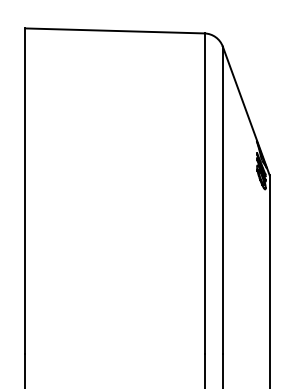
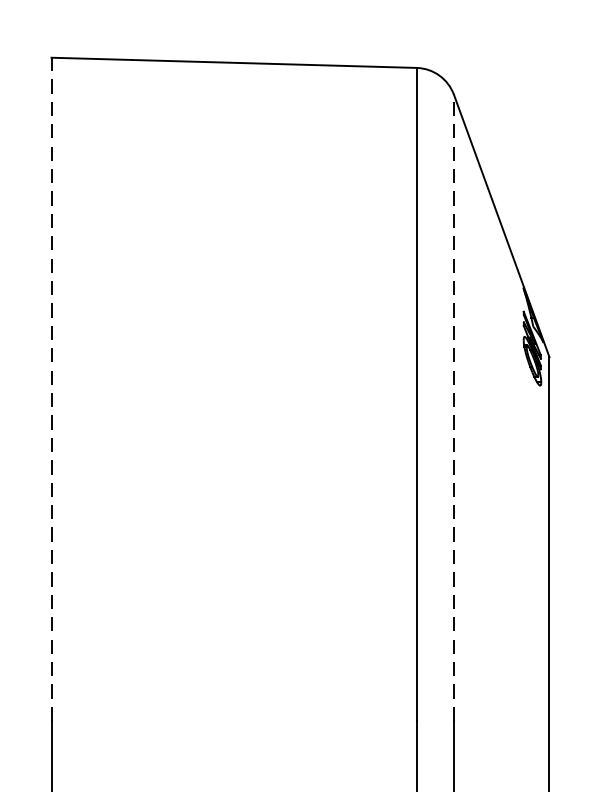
line: (25, 191) -> (51, 389), solid -> dashed
line: (222, 200) -> (453, 408), solid -> dashed

